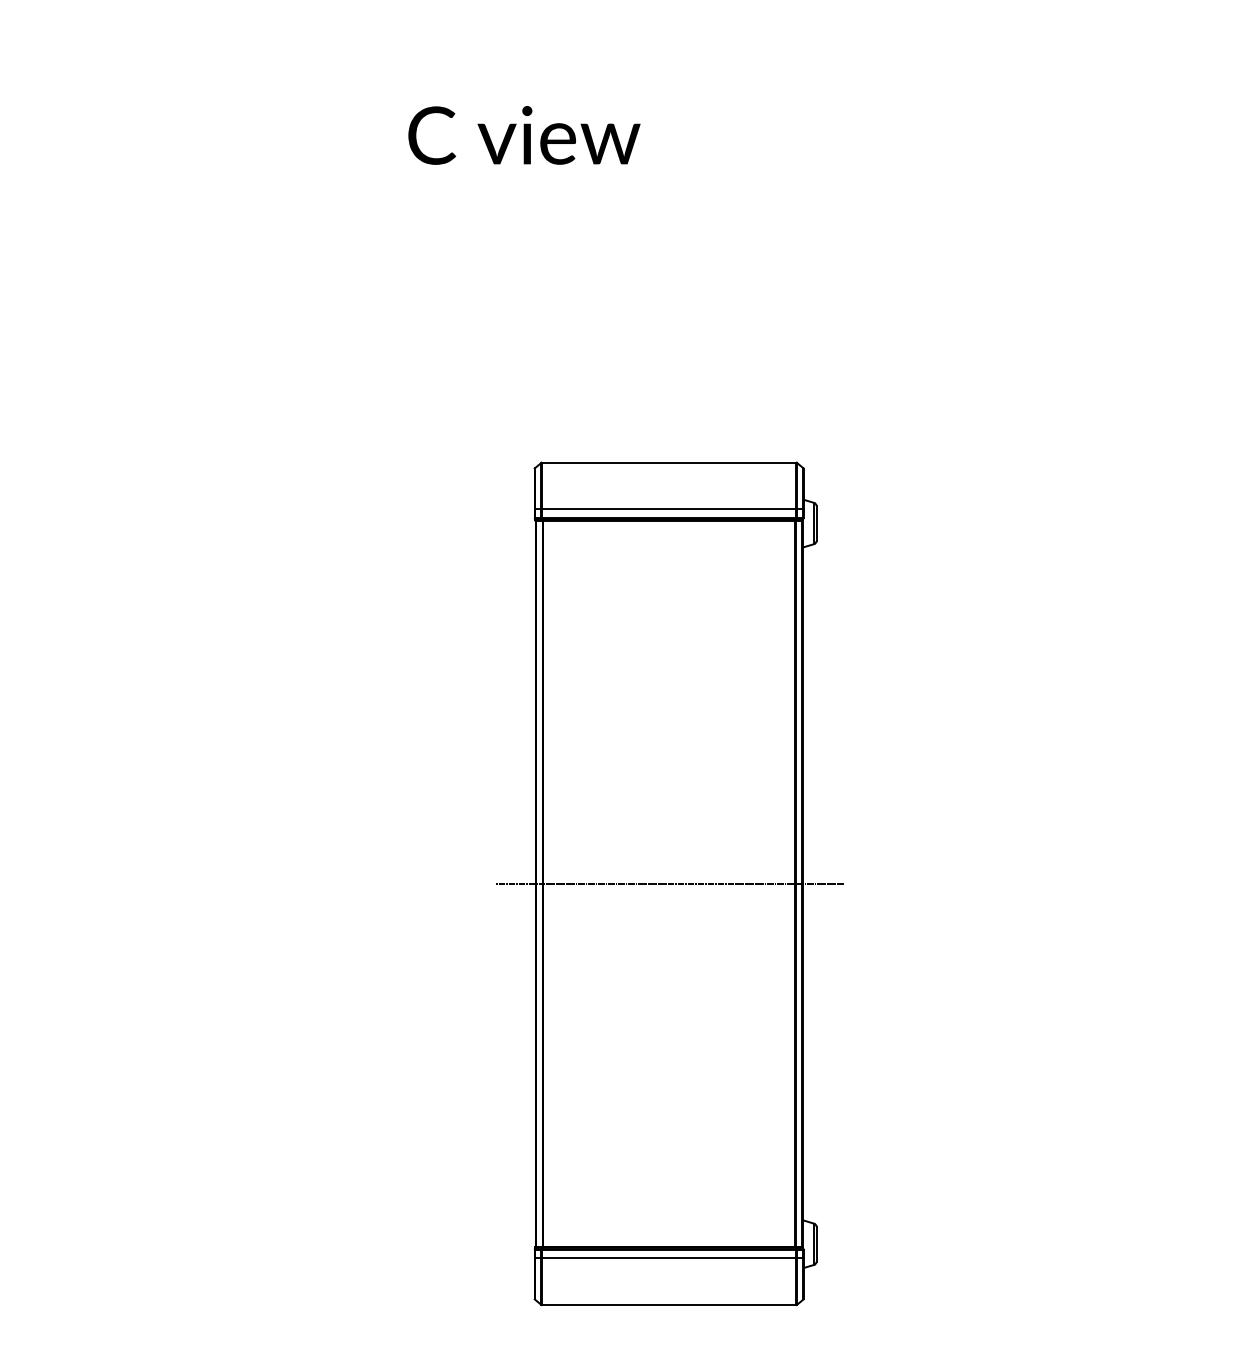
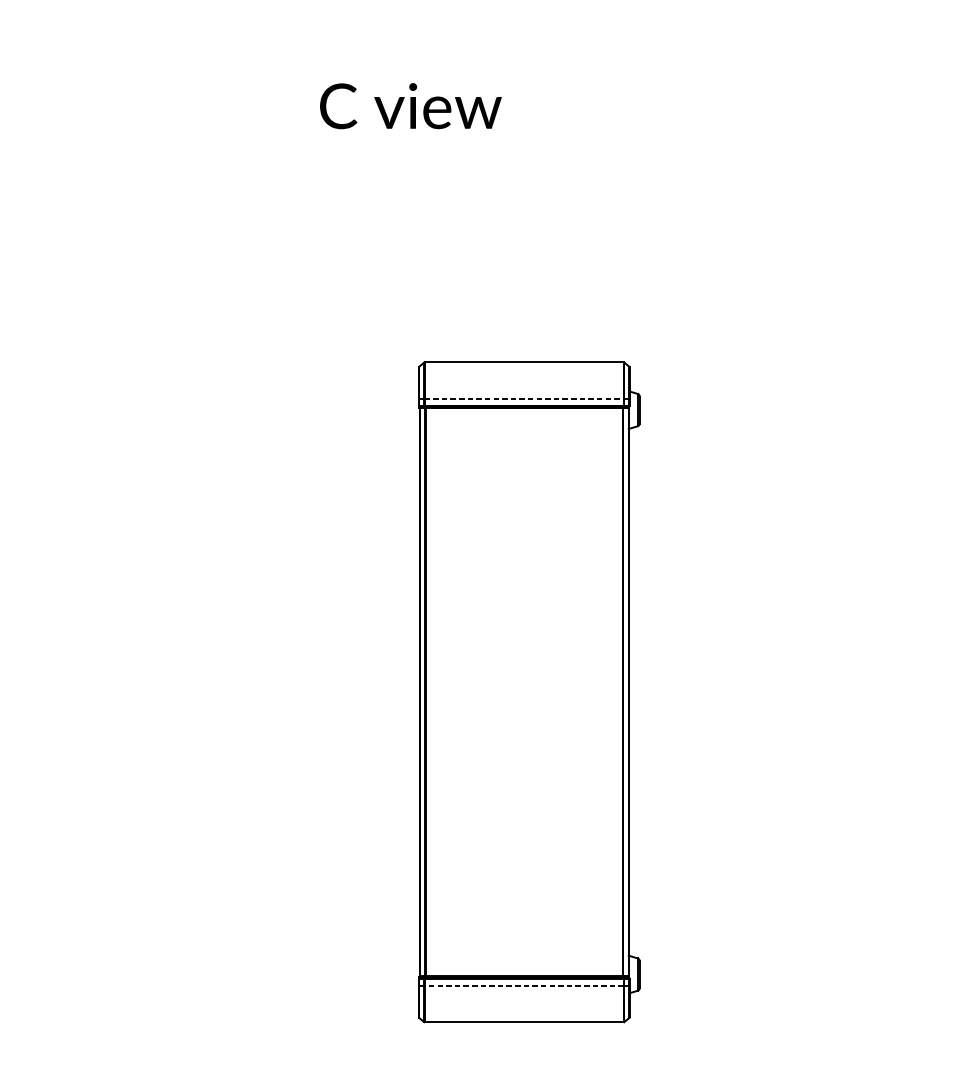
line: (669, 509) -> (524, 399), solid -> dashed
line: (668, 883) -> (523, 692), removed
line: (668, 1258) -> (523, 985), solid -> dashed

